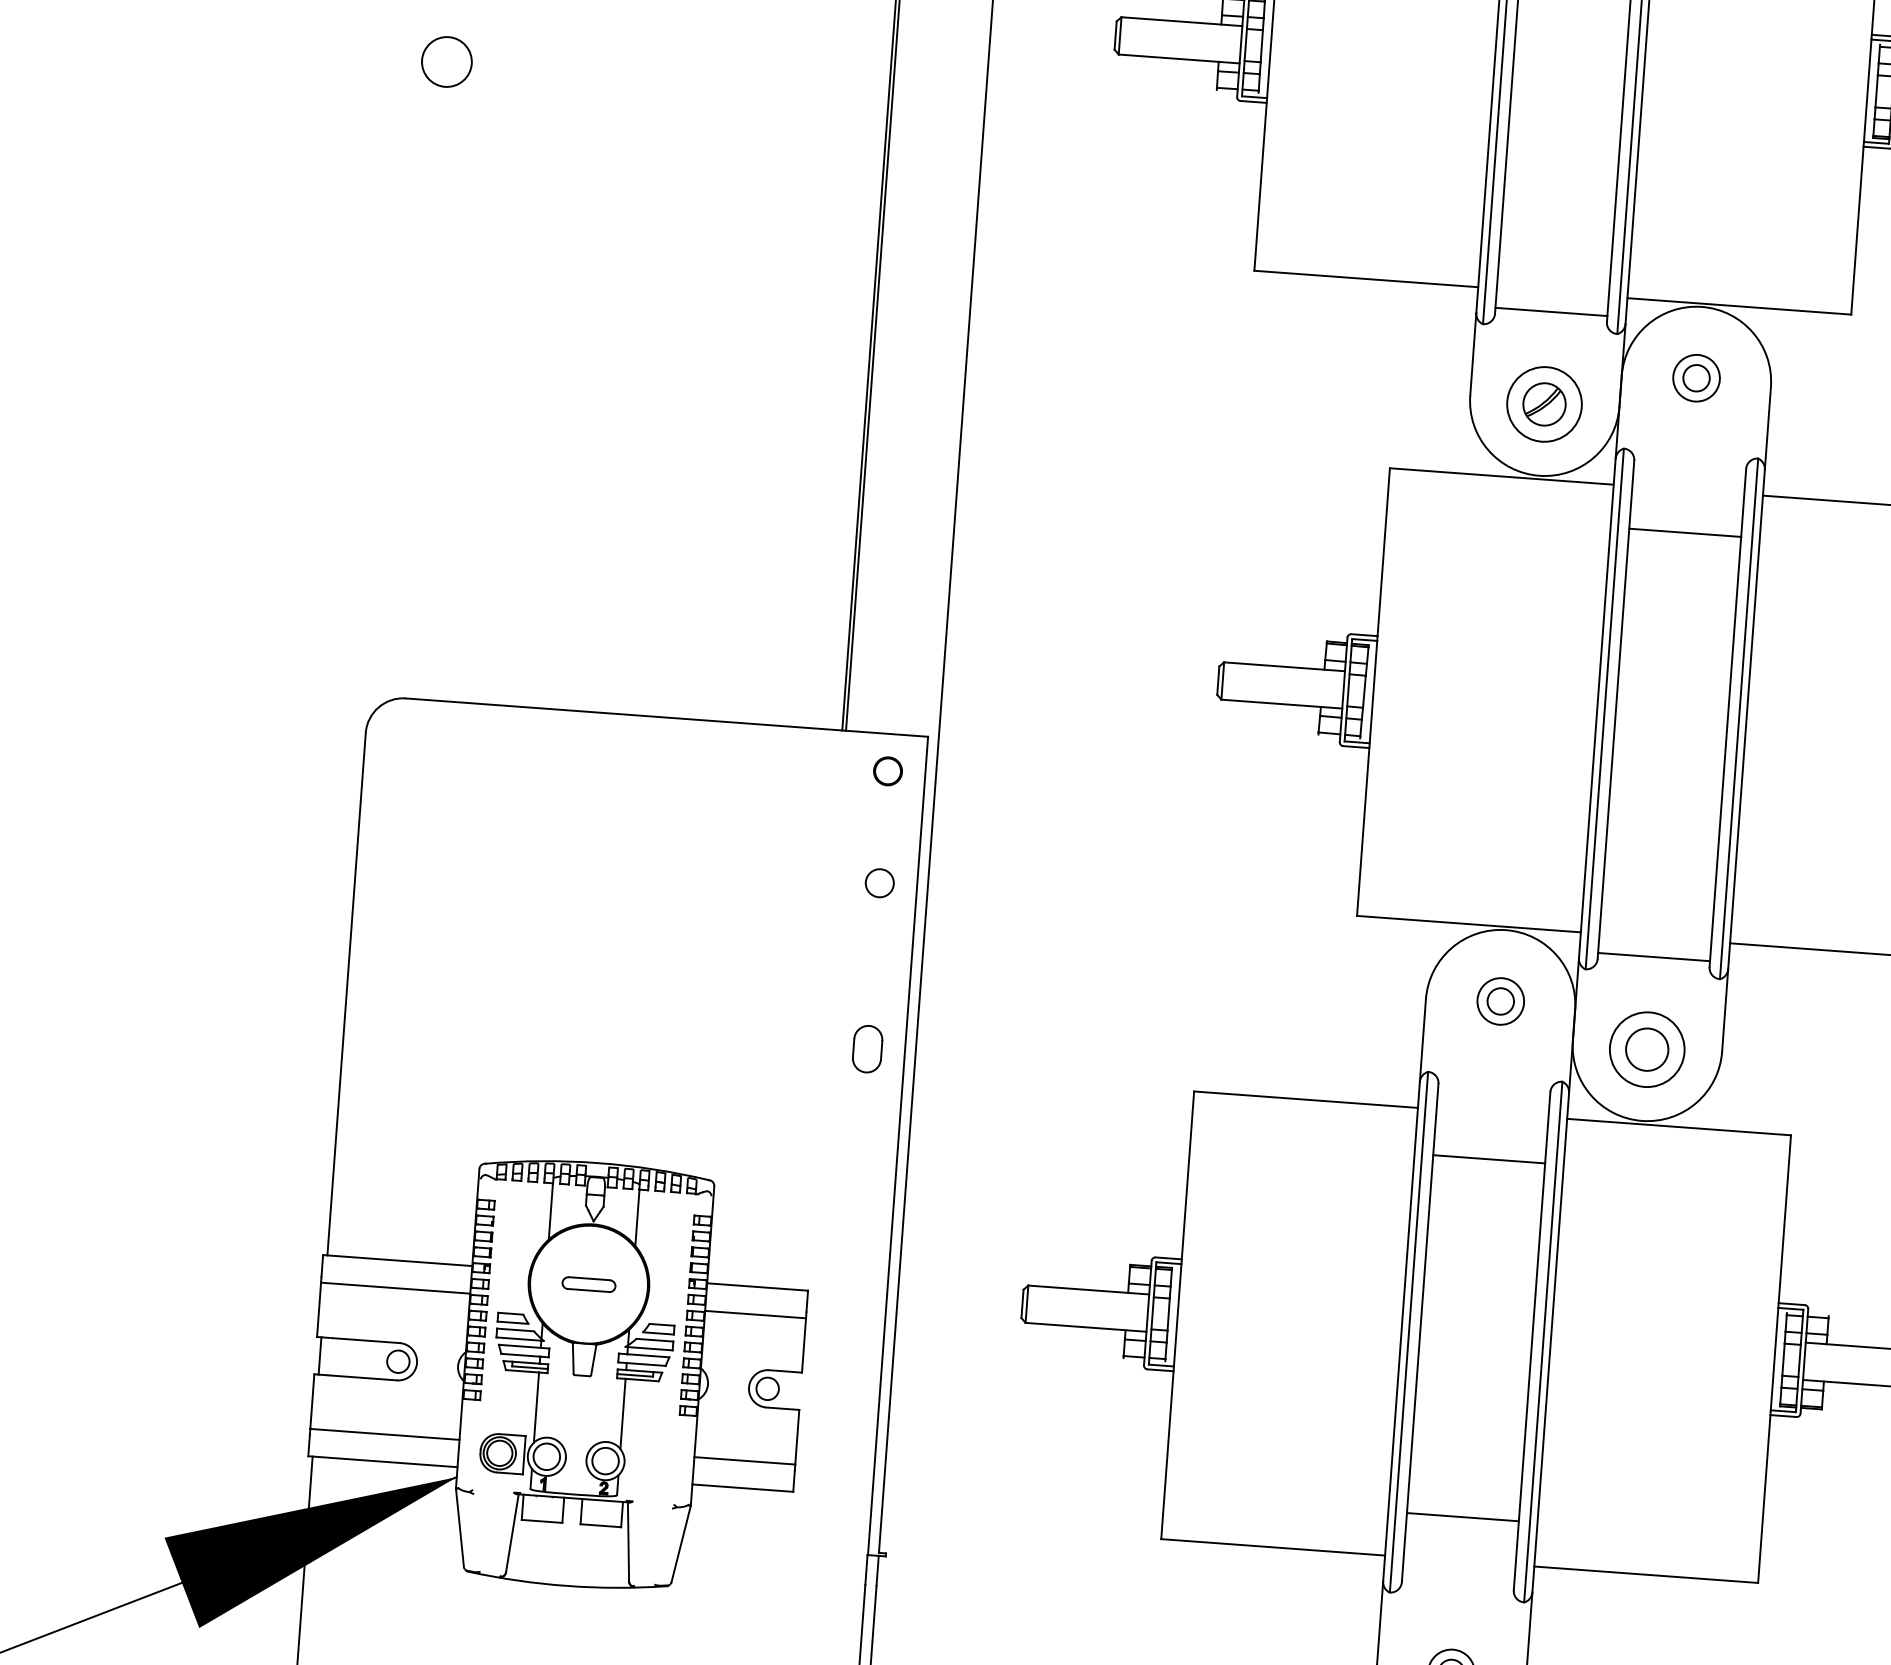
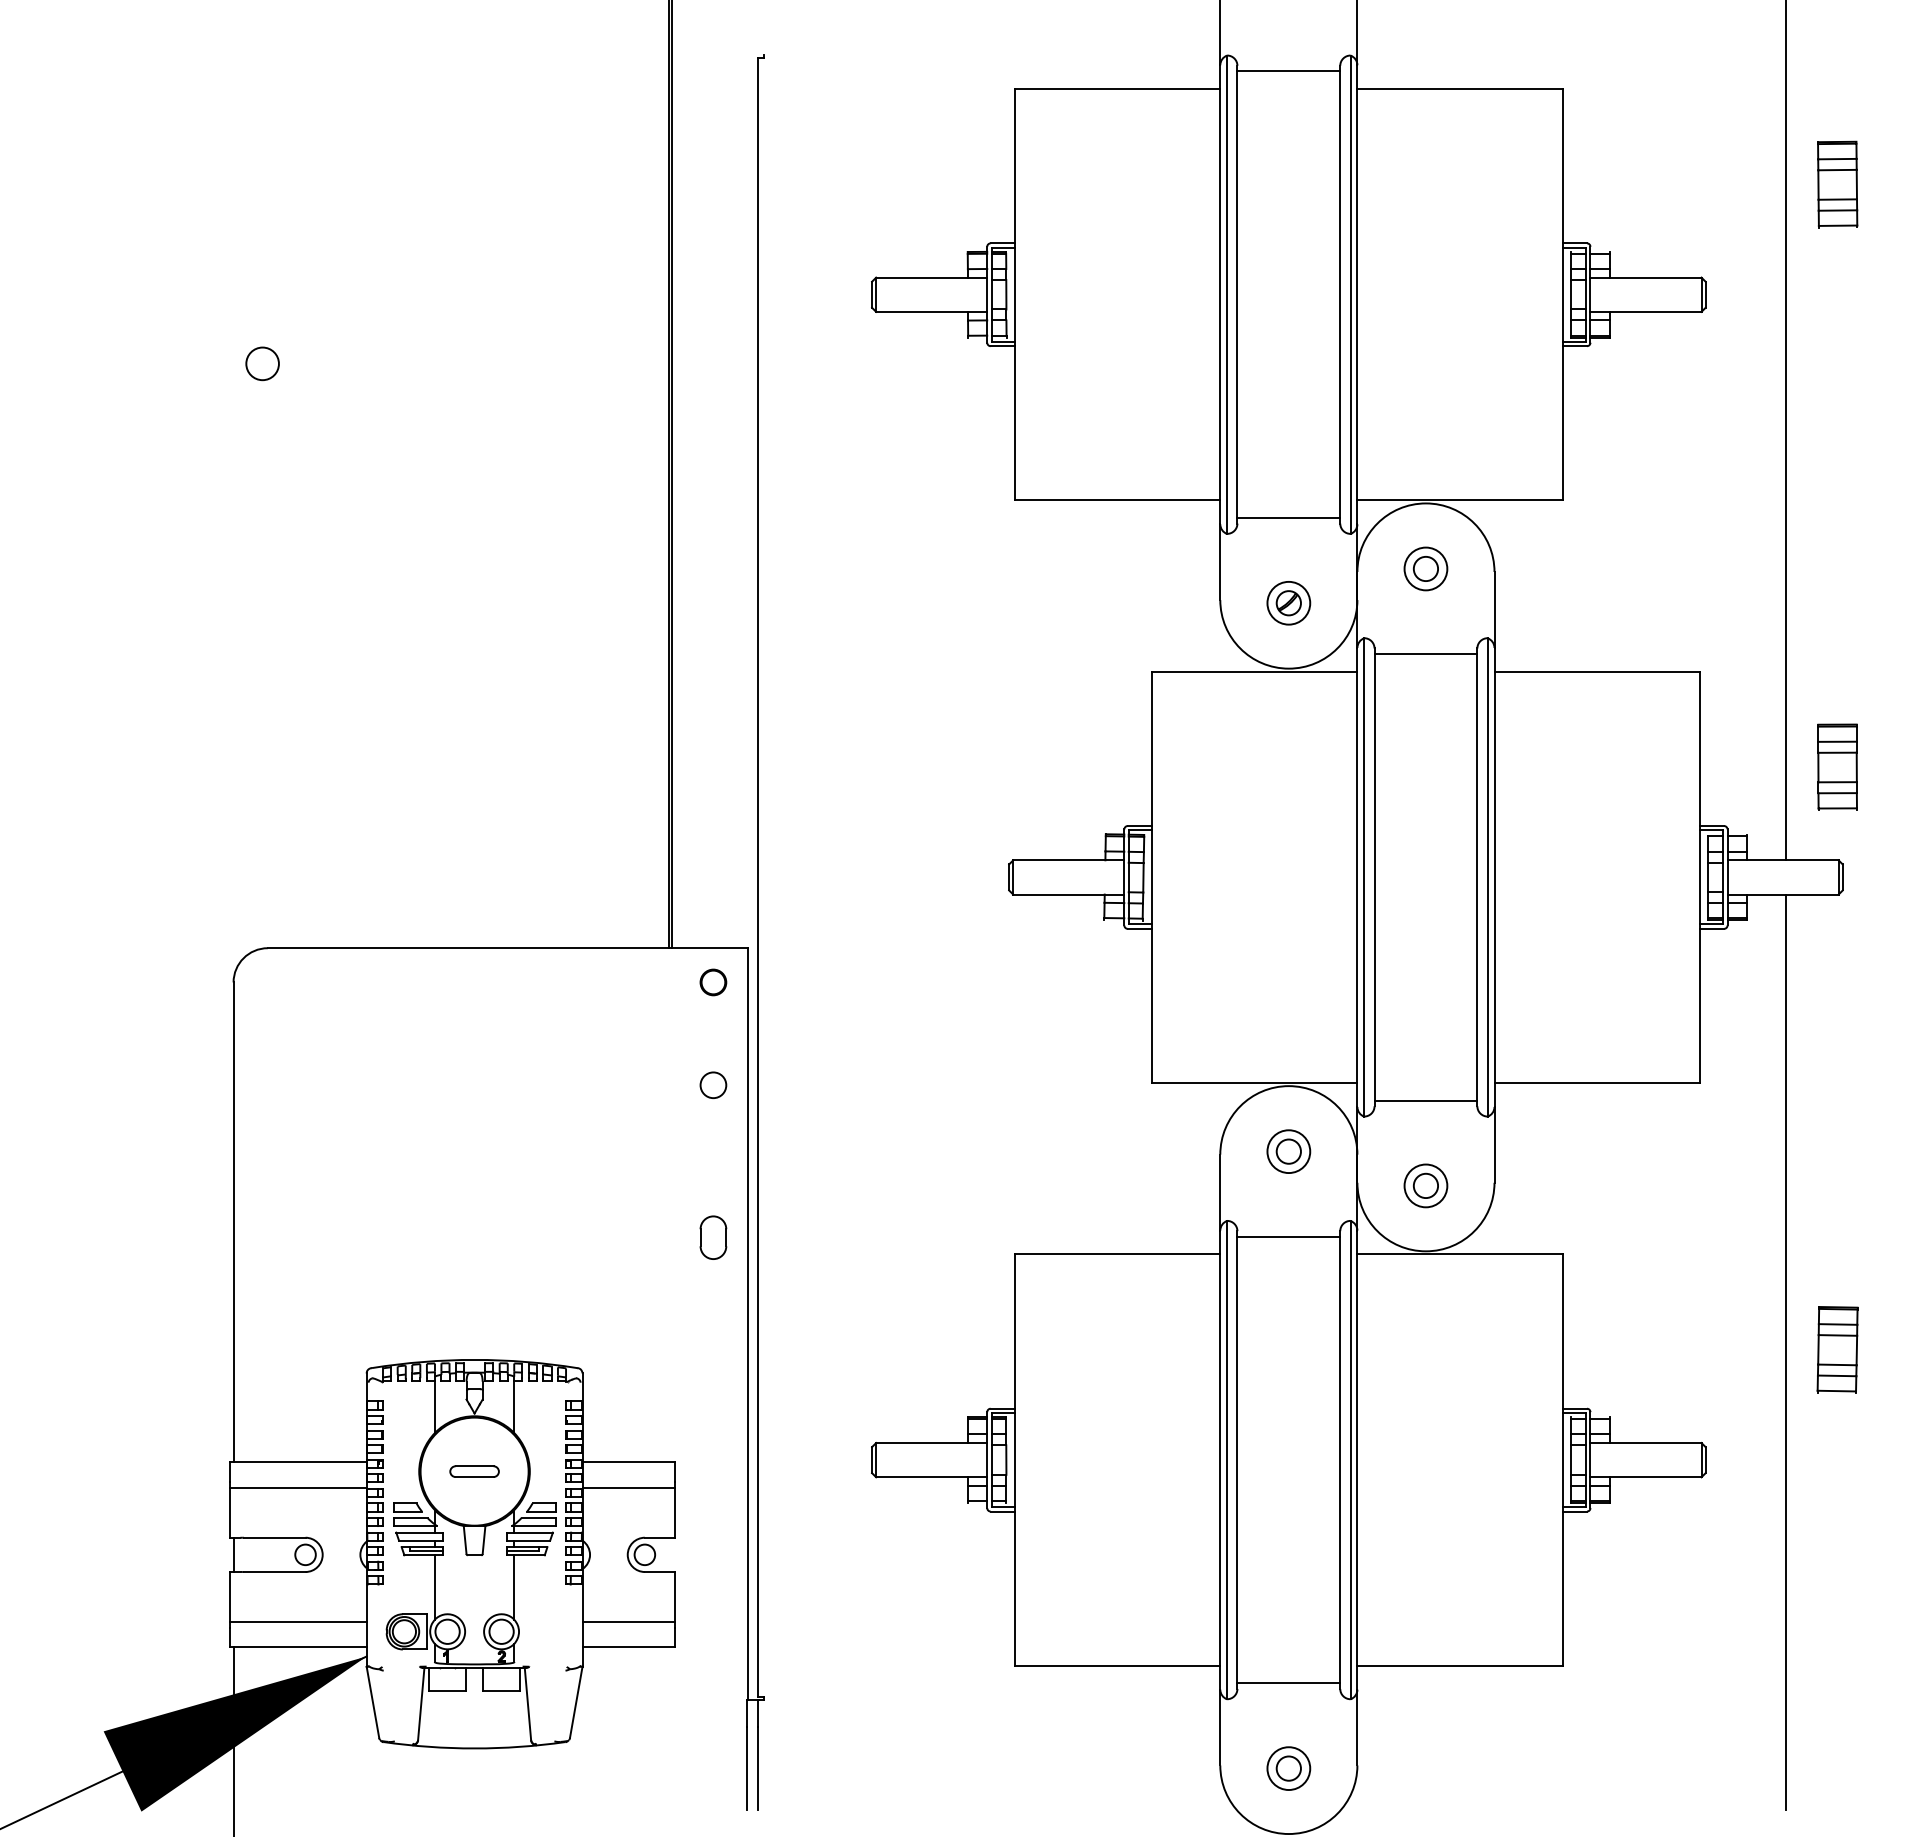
circle: (446, 61) -> (262, 363), size x0.71
part: (1544, 404) -> (1288, 603), size x0.62
line: (1684, 532) -> (1425, 653), moved
part: (1646, 1049) -> (1425, 1185), size x0.62
line: (1488, 1159) -> (1288, 1236), moved
line: (1462, 1517) -> (1288, 1683), moved

